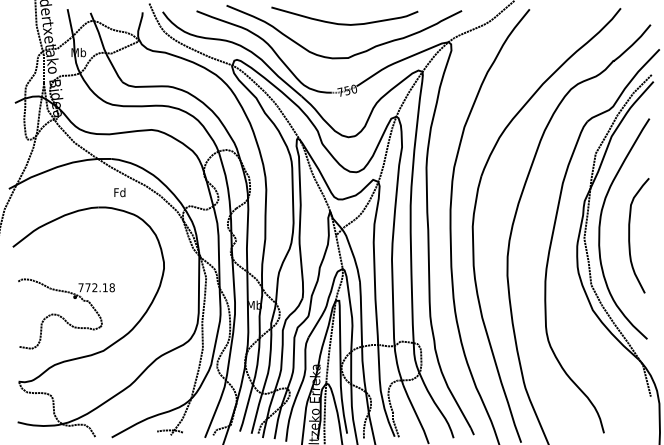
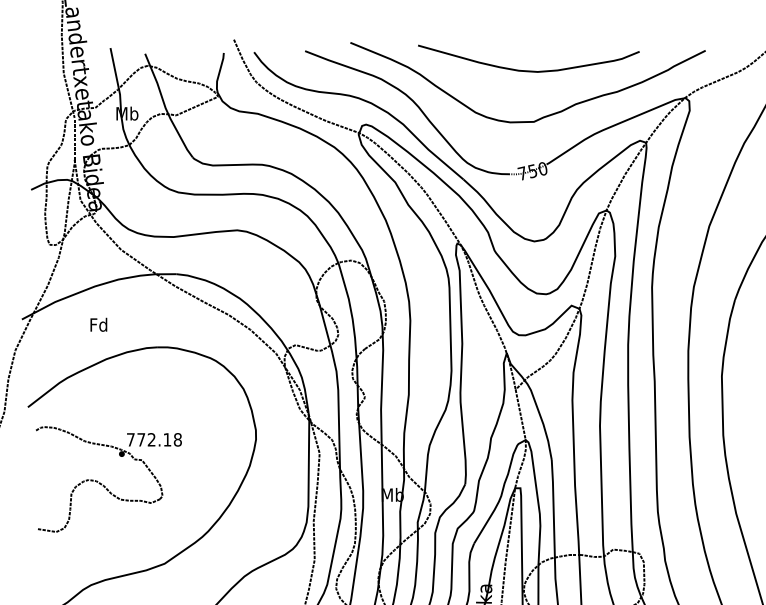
text: (119, 192) -> (98, 324), moved
part: (66, 313) -> (108, 478), moved

